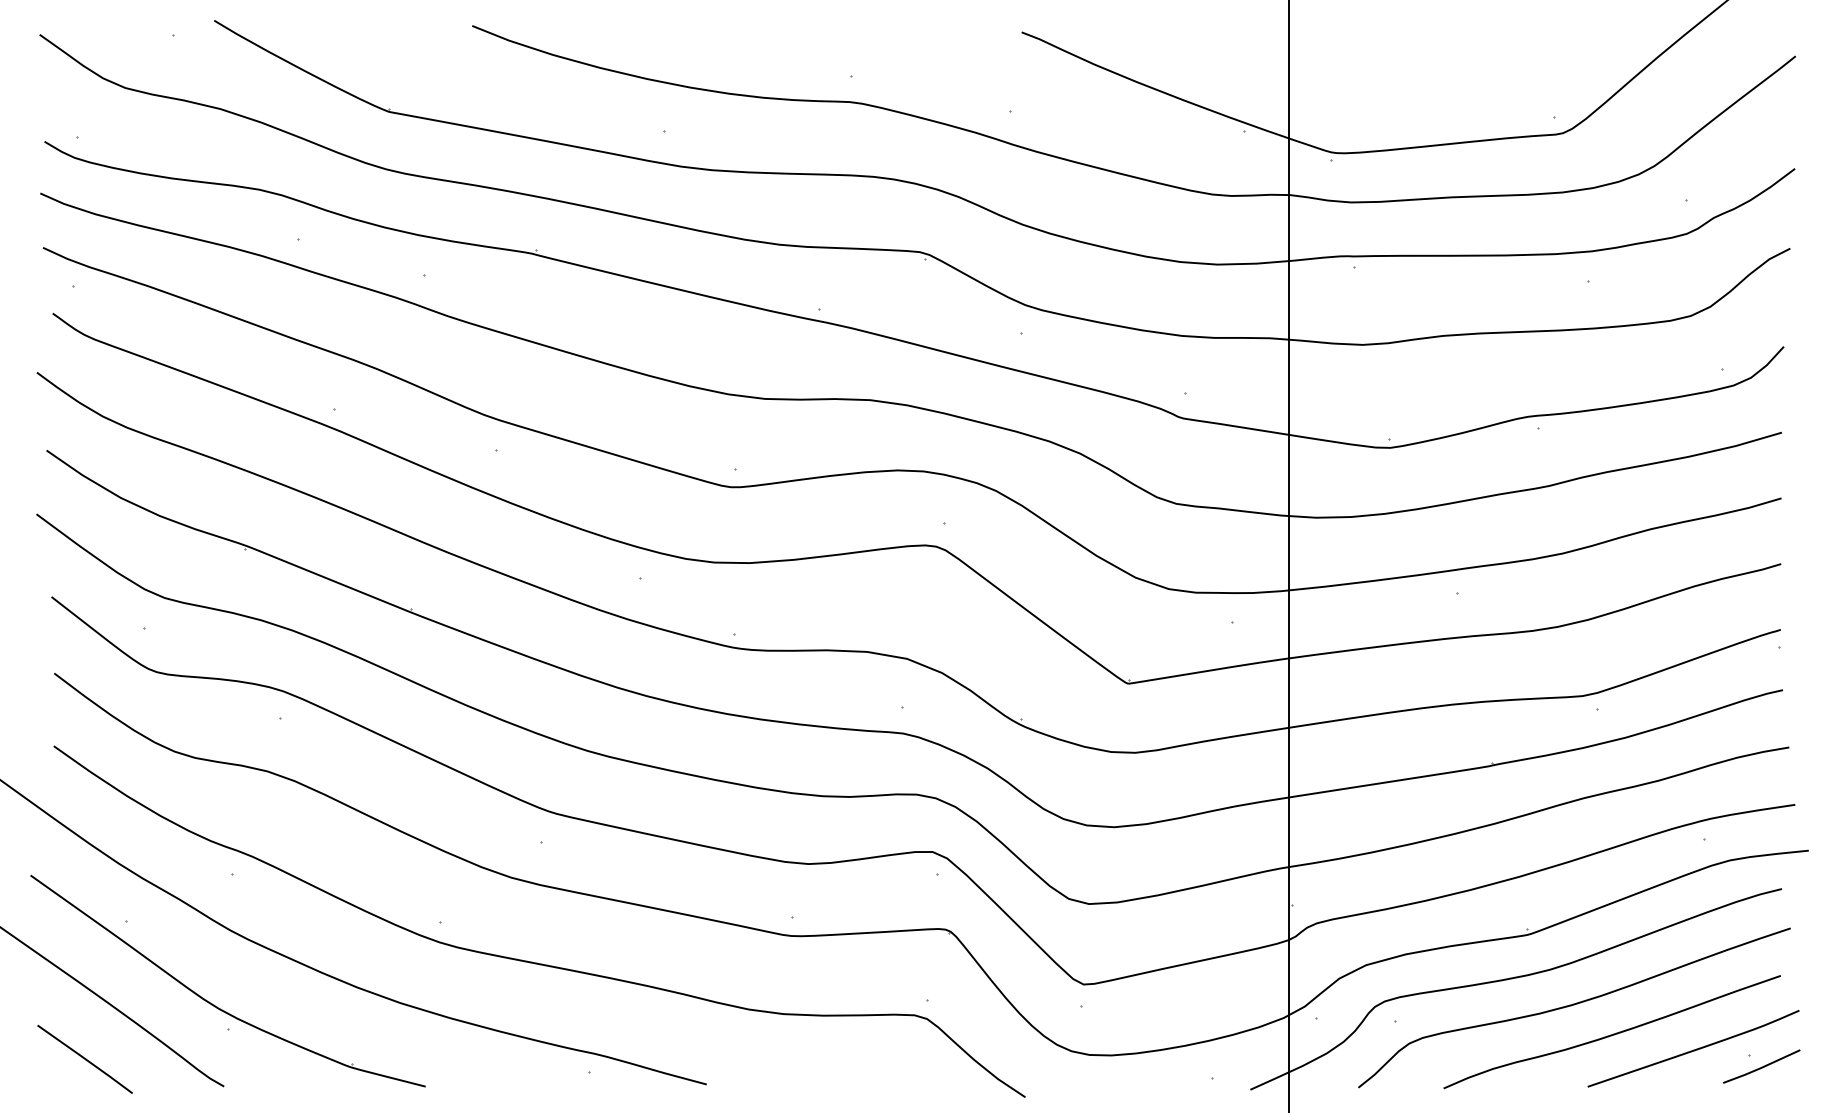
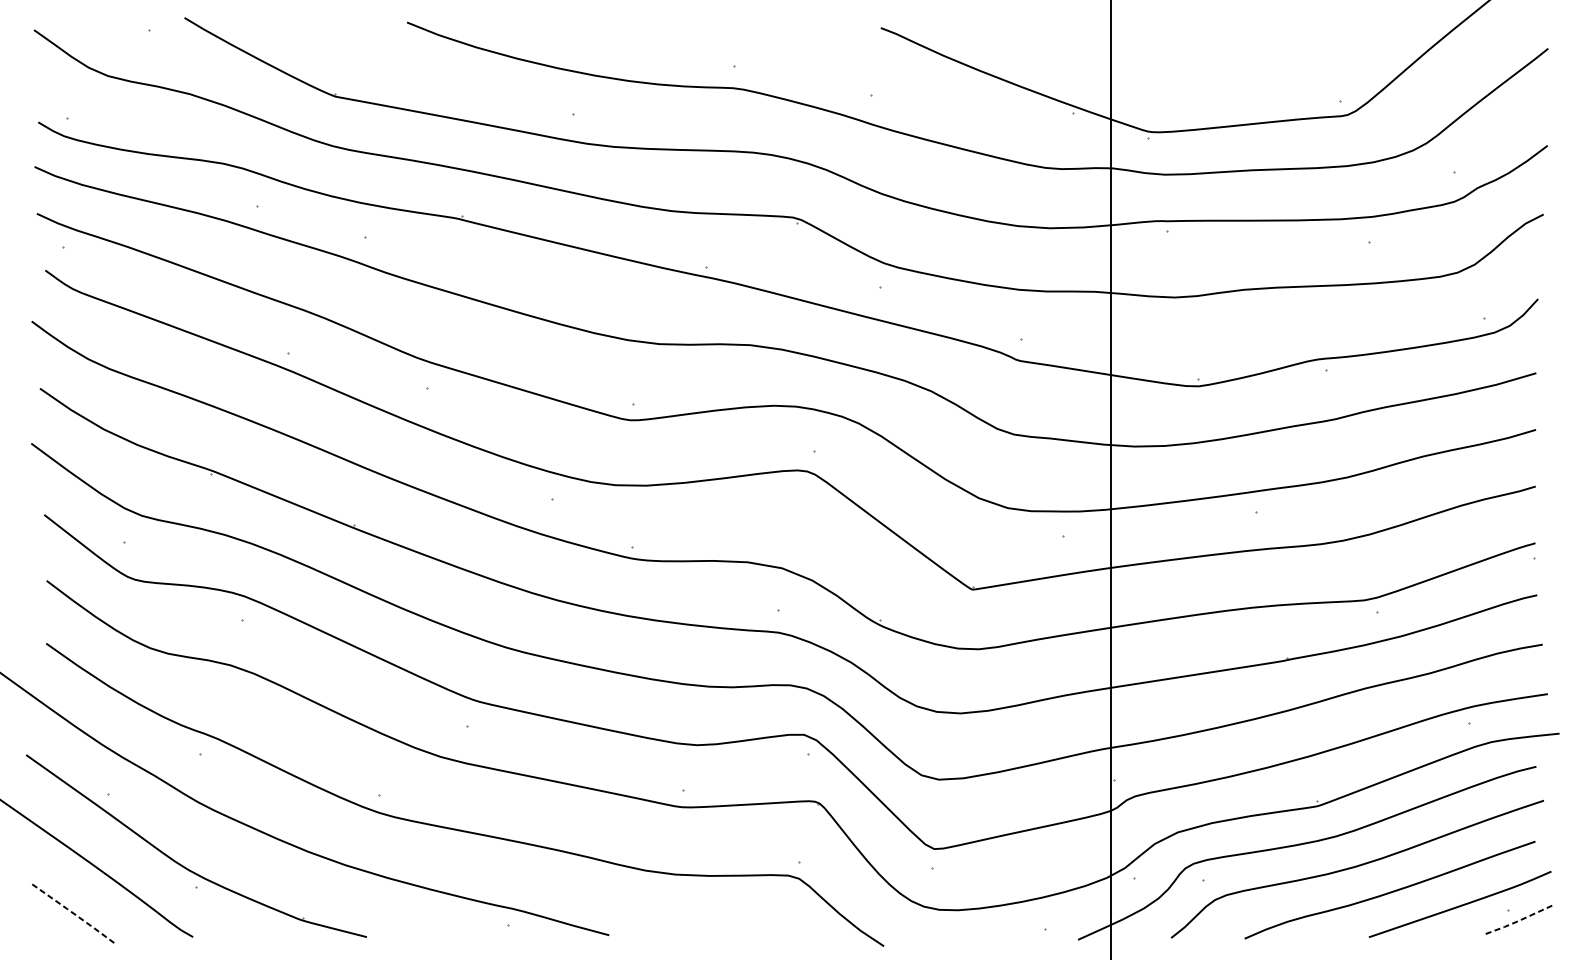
line: (85, 1059) -> (73, 913), solid -> dashed
line: (1760, 1068) -> (1517, 921), solid -> dashed

